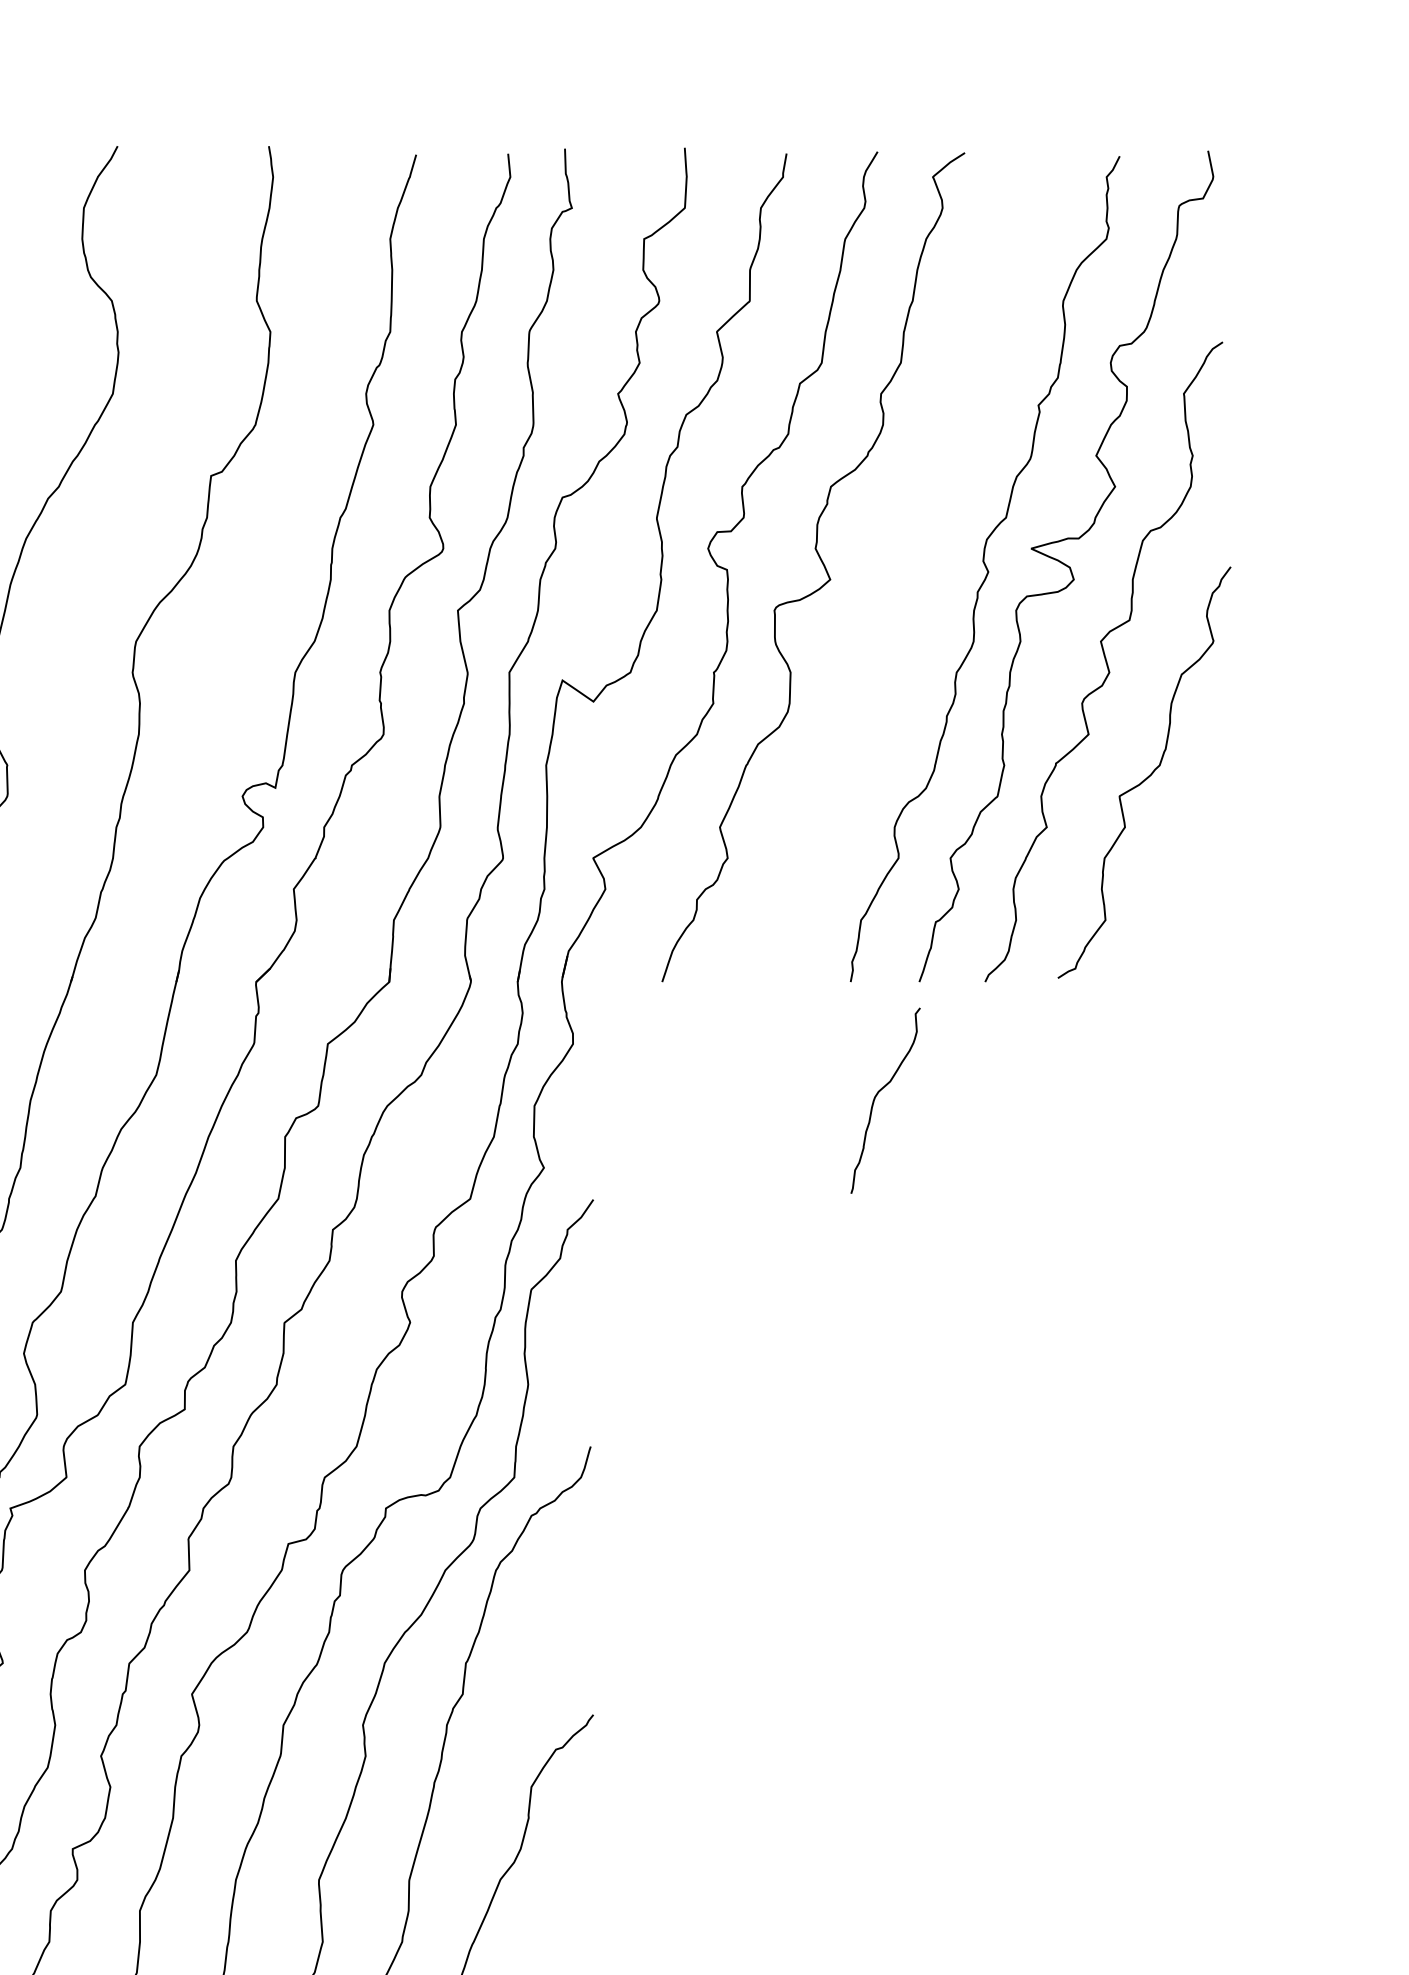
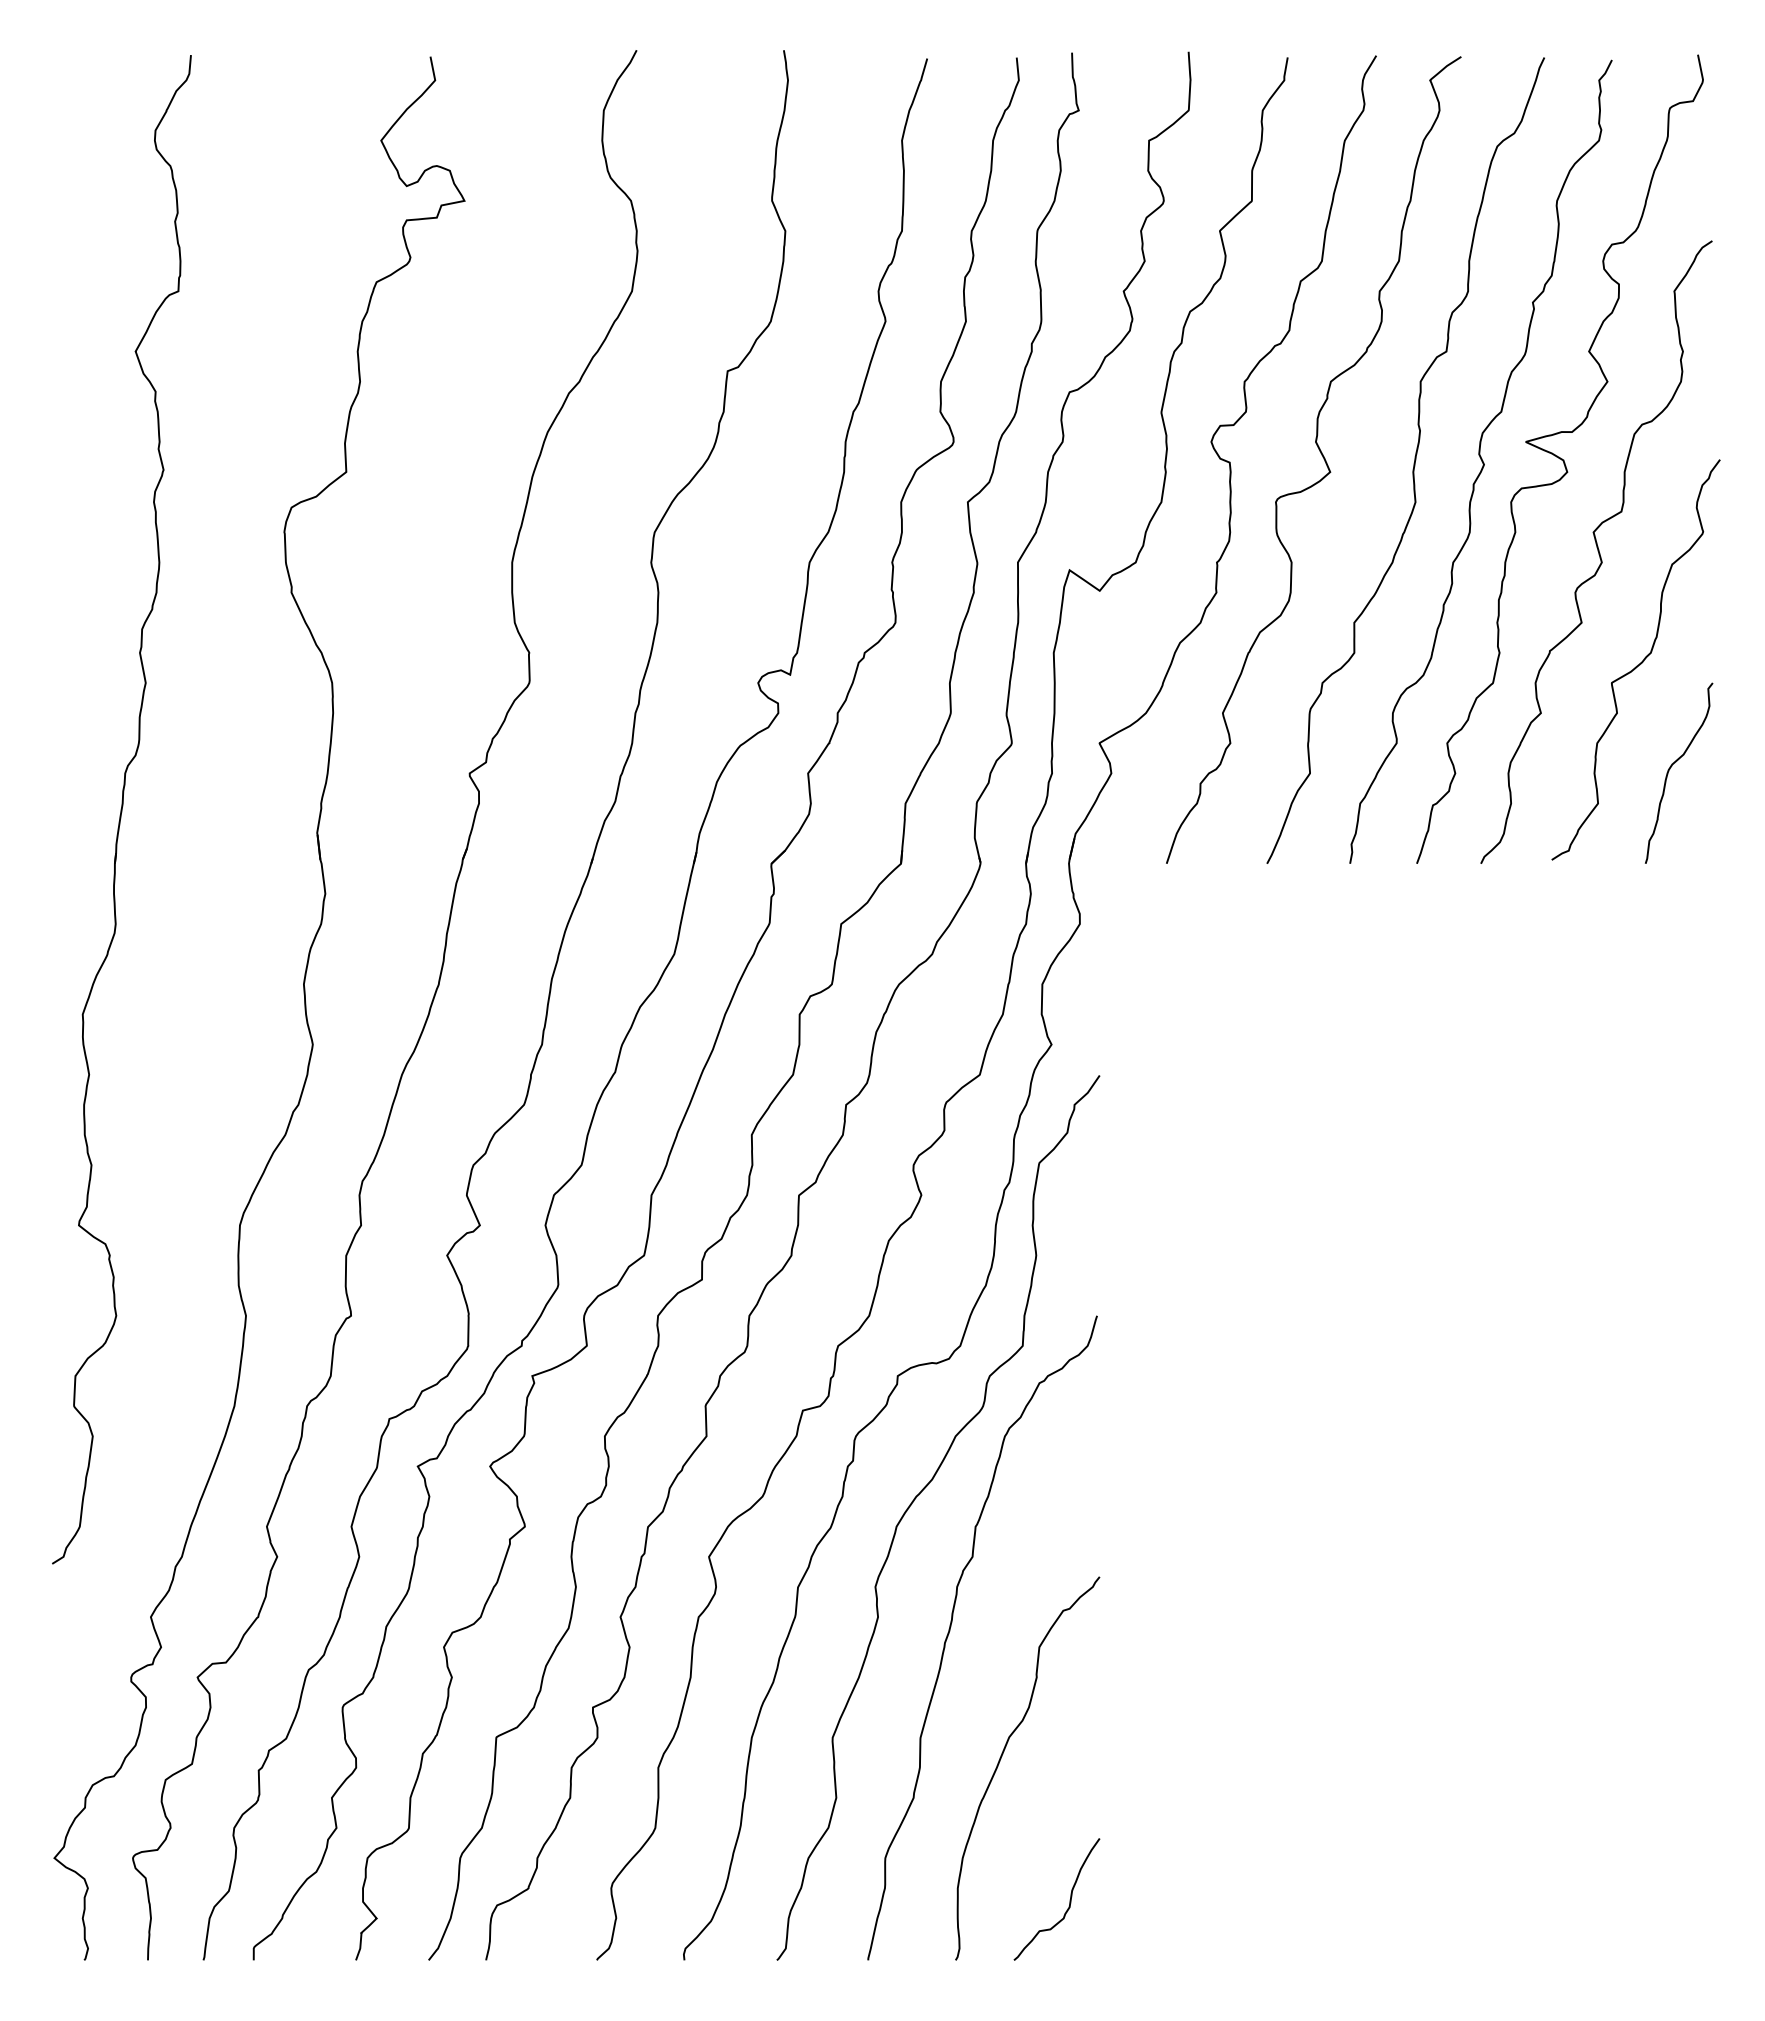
curve: (915, 570) -> (1413, 463), added
curve: (878, 1093) -> (1672, 766), moved

